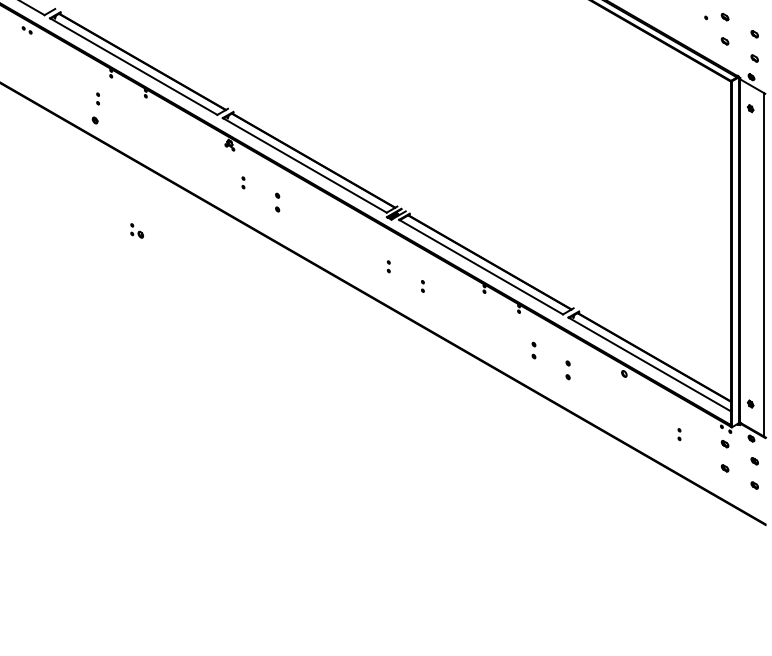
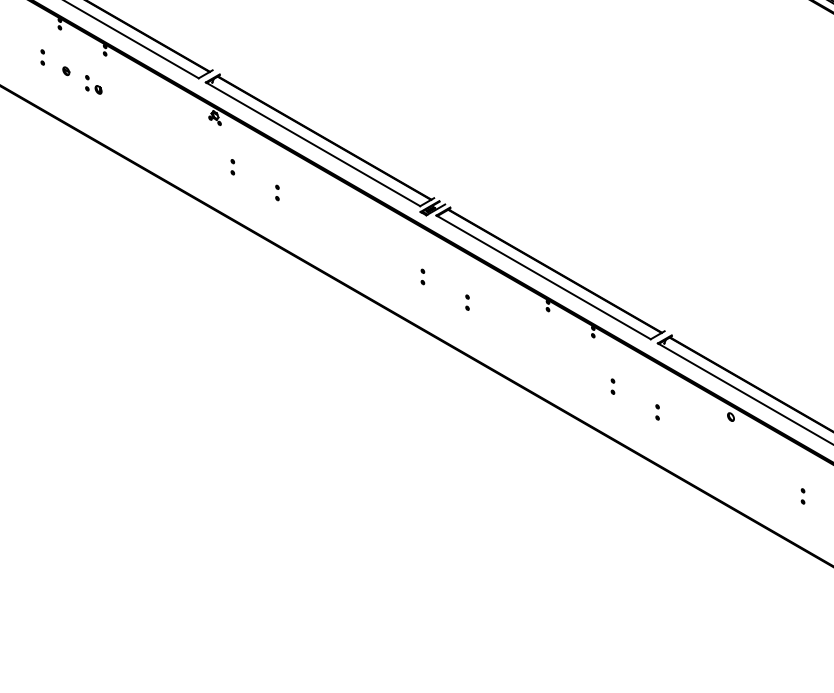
part: (94, 120) -> (65, 71), moved
part: (277, 202) -> (277, 192), size x0.62
part: (136, 230) -> (92, 84), moved
part: (534, 350) -> (613, 386), size x0.71
part: (568, 370) -> (657, 412), size x0.62

